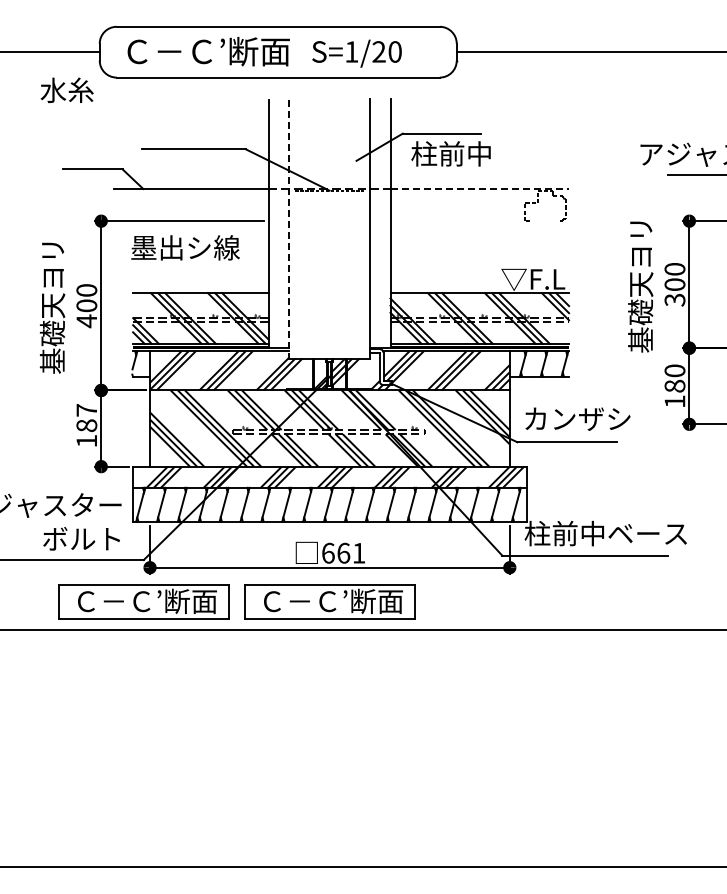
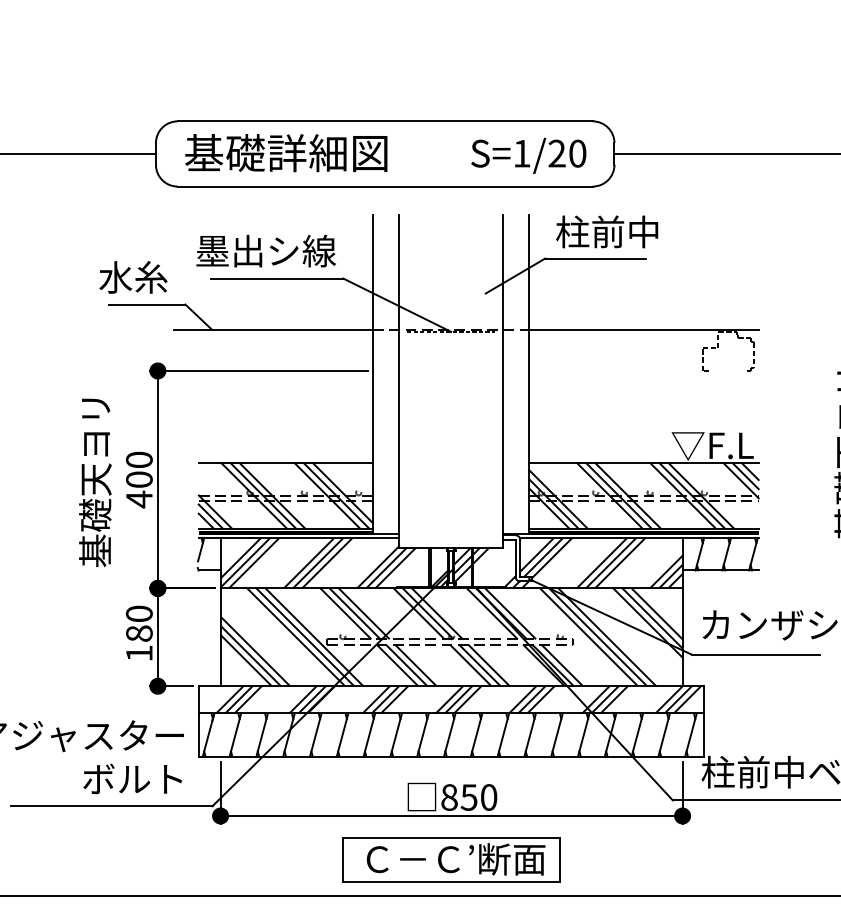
text: (205, 51) -> (291, 153), Ｃ－Ｃ’断面 -> 基礎詳細図
text: (356, 53) -> (528, 155), moved
text: (66, 89) -> (132, 276), moved
text: (450, 153) -> (606, 231), moved
line: (480, 189) -> (644, 330), dashed -> solid
line: (289, 229) -> (399, 381), dashed -> solid
text: (185, 247) -> (266, 250), moved
text: (86, 410) -> (138, 614), 187 -> 180
text: (343, 552) -> (469, 796), 661 -> 850
part: (143, 601) -> (212, 859), removed

